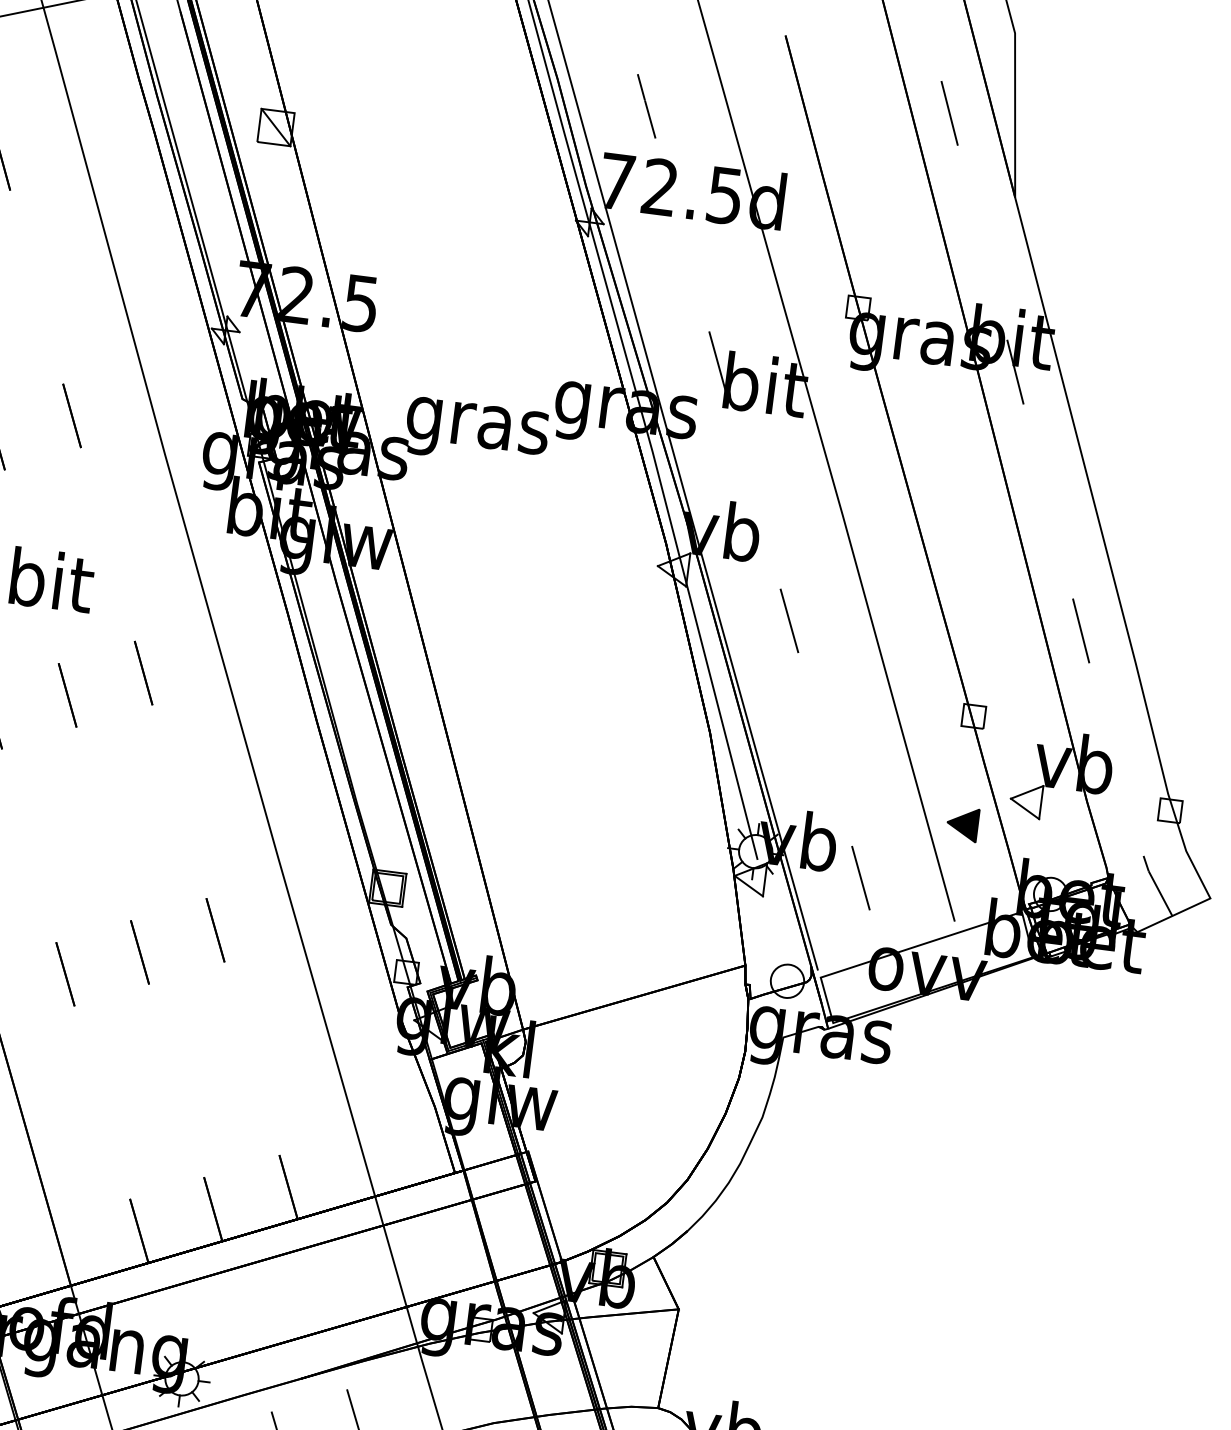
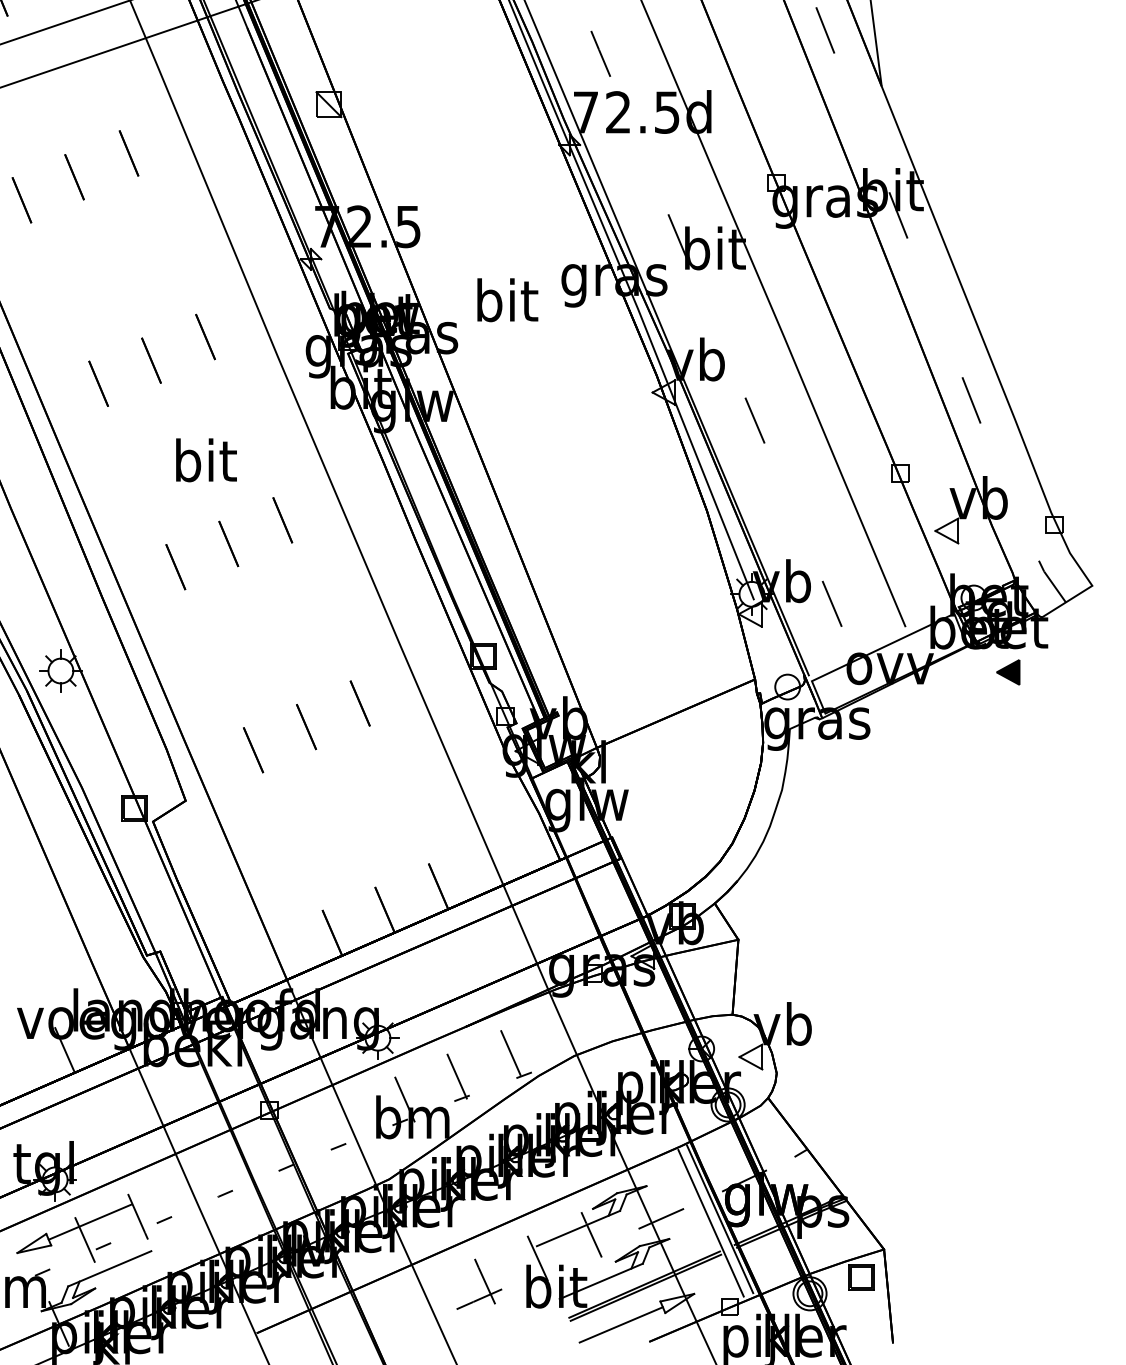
text: (478, 425) -> (506, 305), gras -> bit
part: (962, 824) -> (1008, 672), moved

